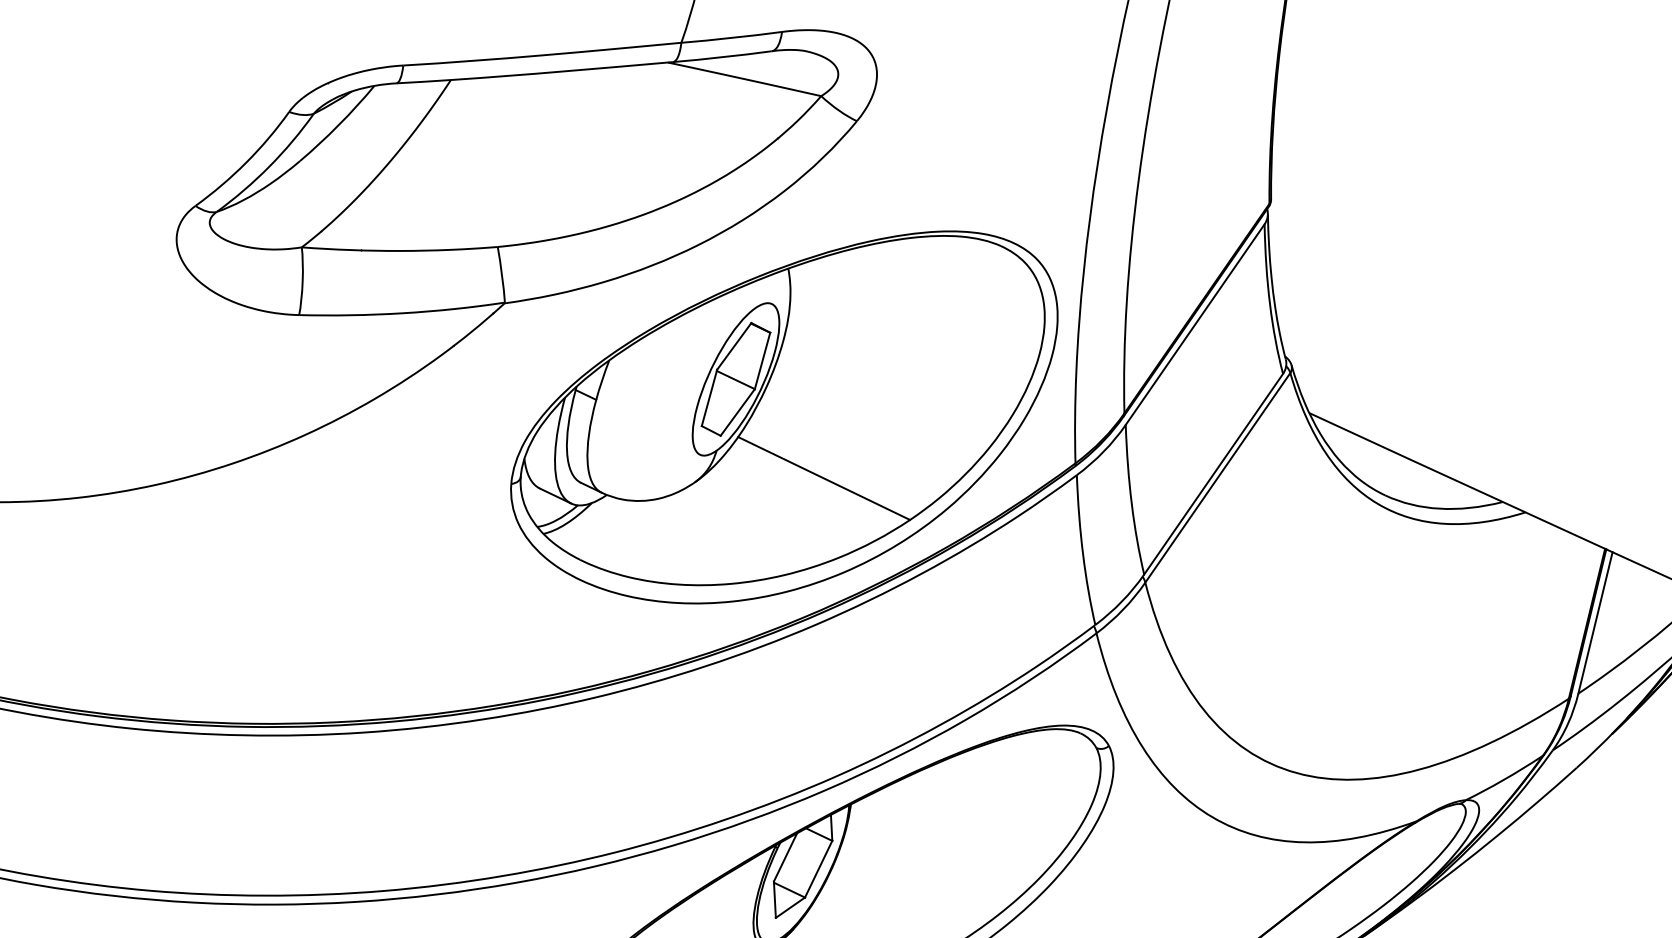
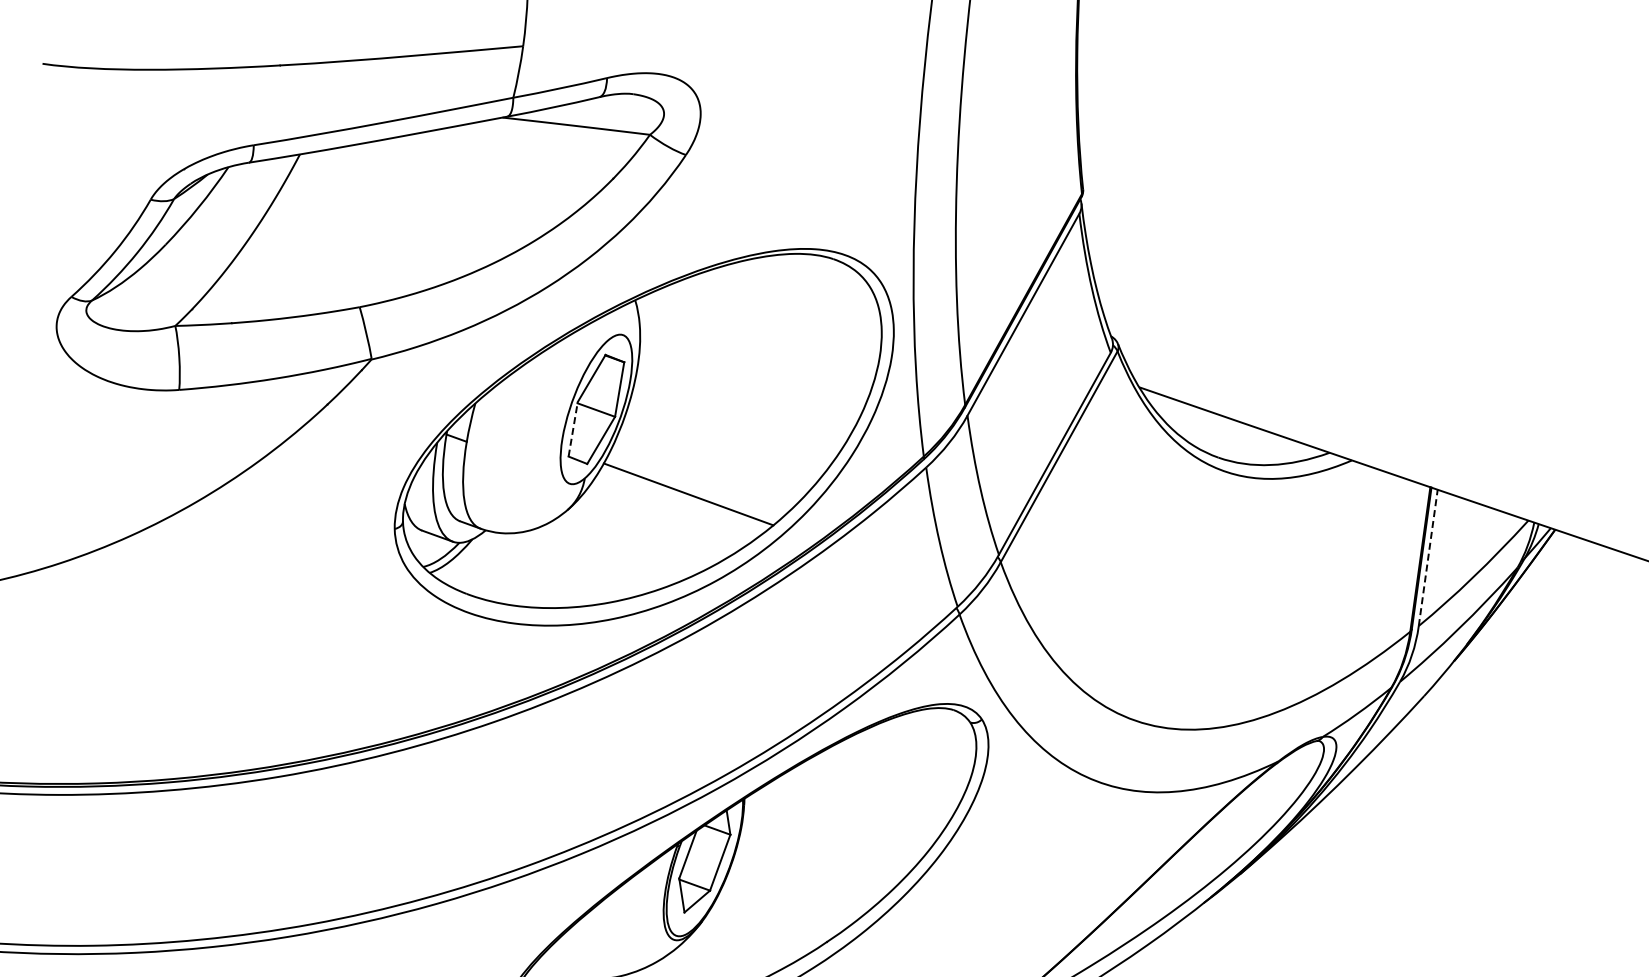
line: (709, 398) -> (573, 429), solid -> dashed
line: (1595, 622) -> (1428, 557), solid -> dashed

